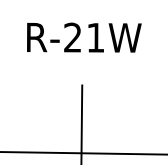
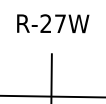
text: (95, 37) -> (60, 23), R-21W -> R-27W

